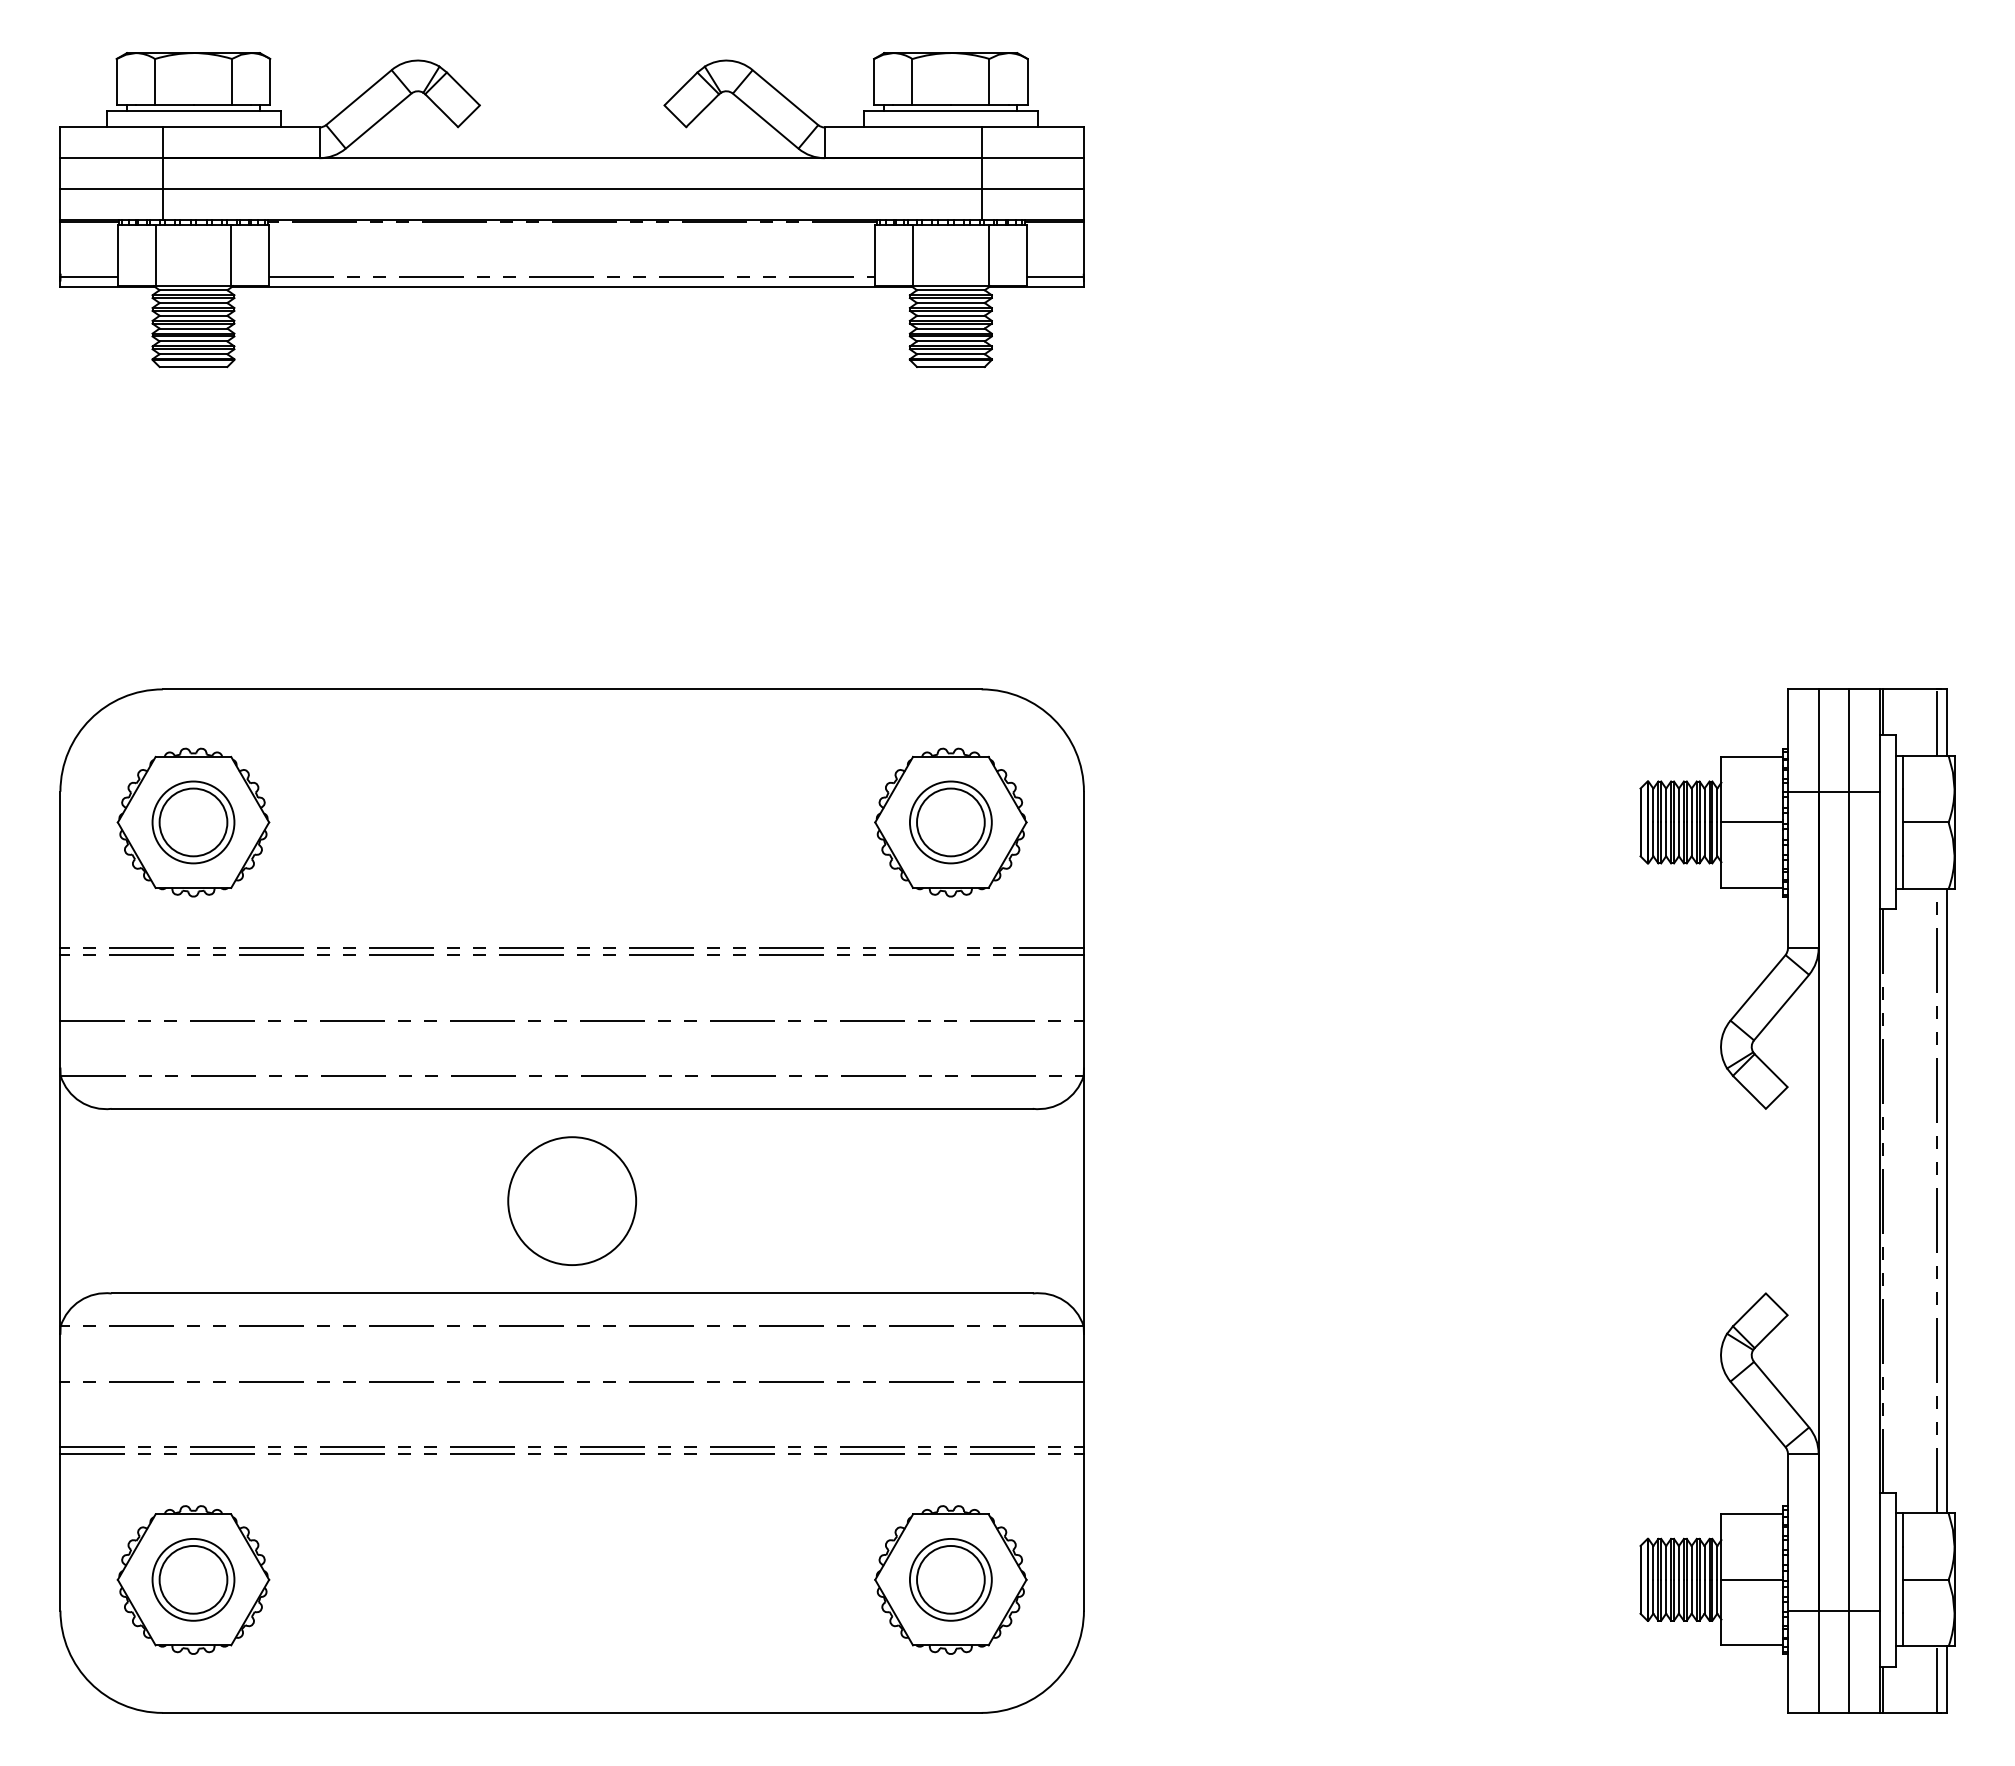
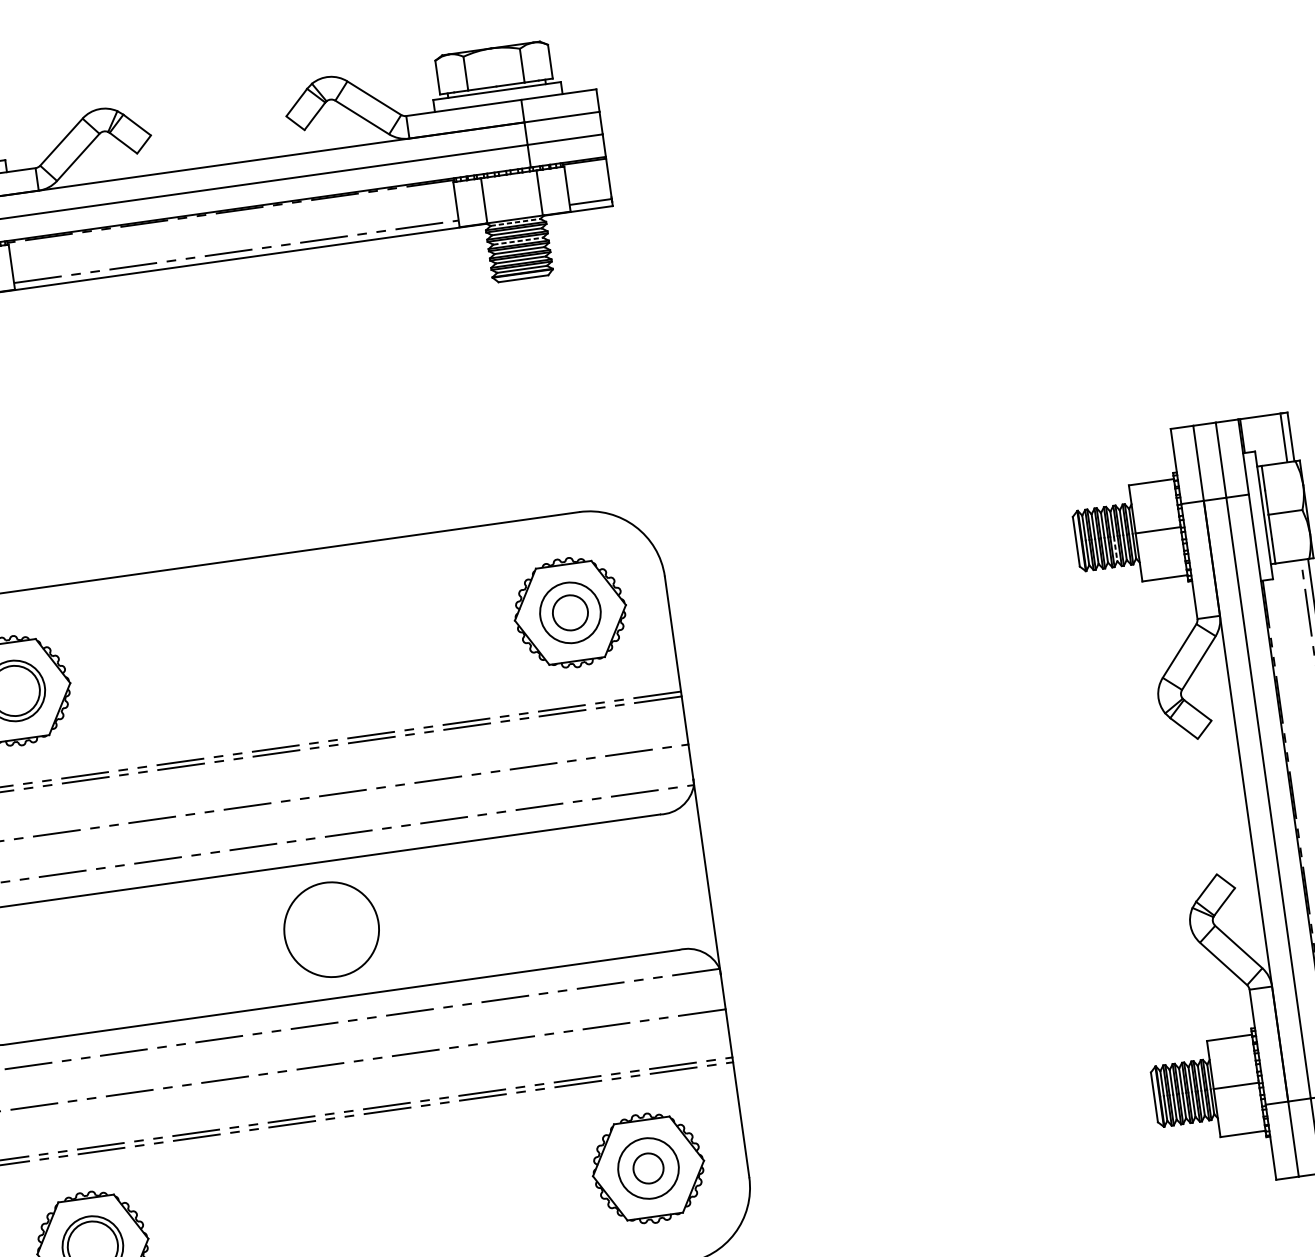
line: (950, 290) -> (515, 222), solid -> dashed
line: (950, 315) -> (517, 241), solid -> dashed
circle: (950, 822) -> (570, 612), size x0.7
line: (1691, 839) -> (1115, 549), solid -> dashed
circle: (950, 1579) -> (648, 1168), size x0.6

